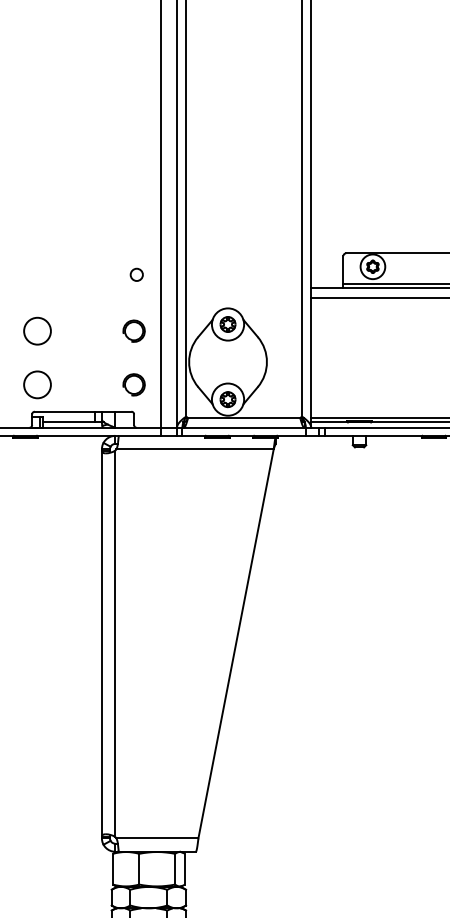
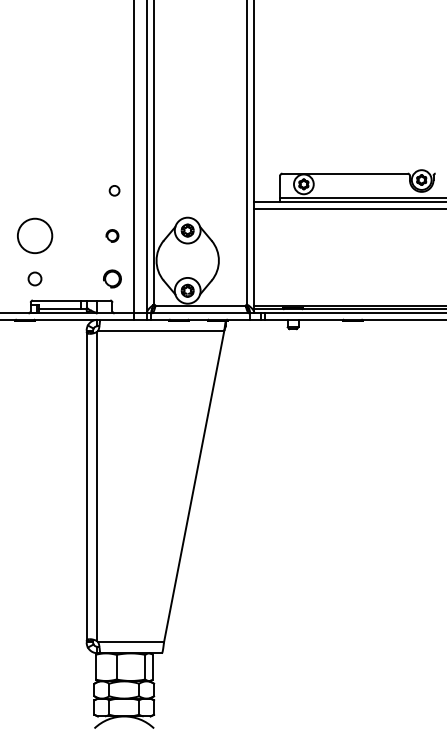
circle: (36, 330) -> (34, 235), size x1.6
part: (134, 330) -> (112, 235), size x0.7
circle: (36, 384) -> (34, 278), size x0.6

